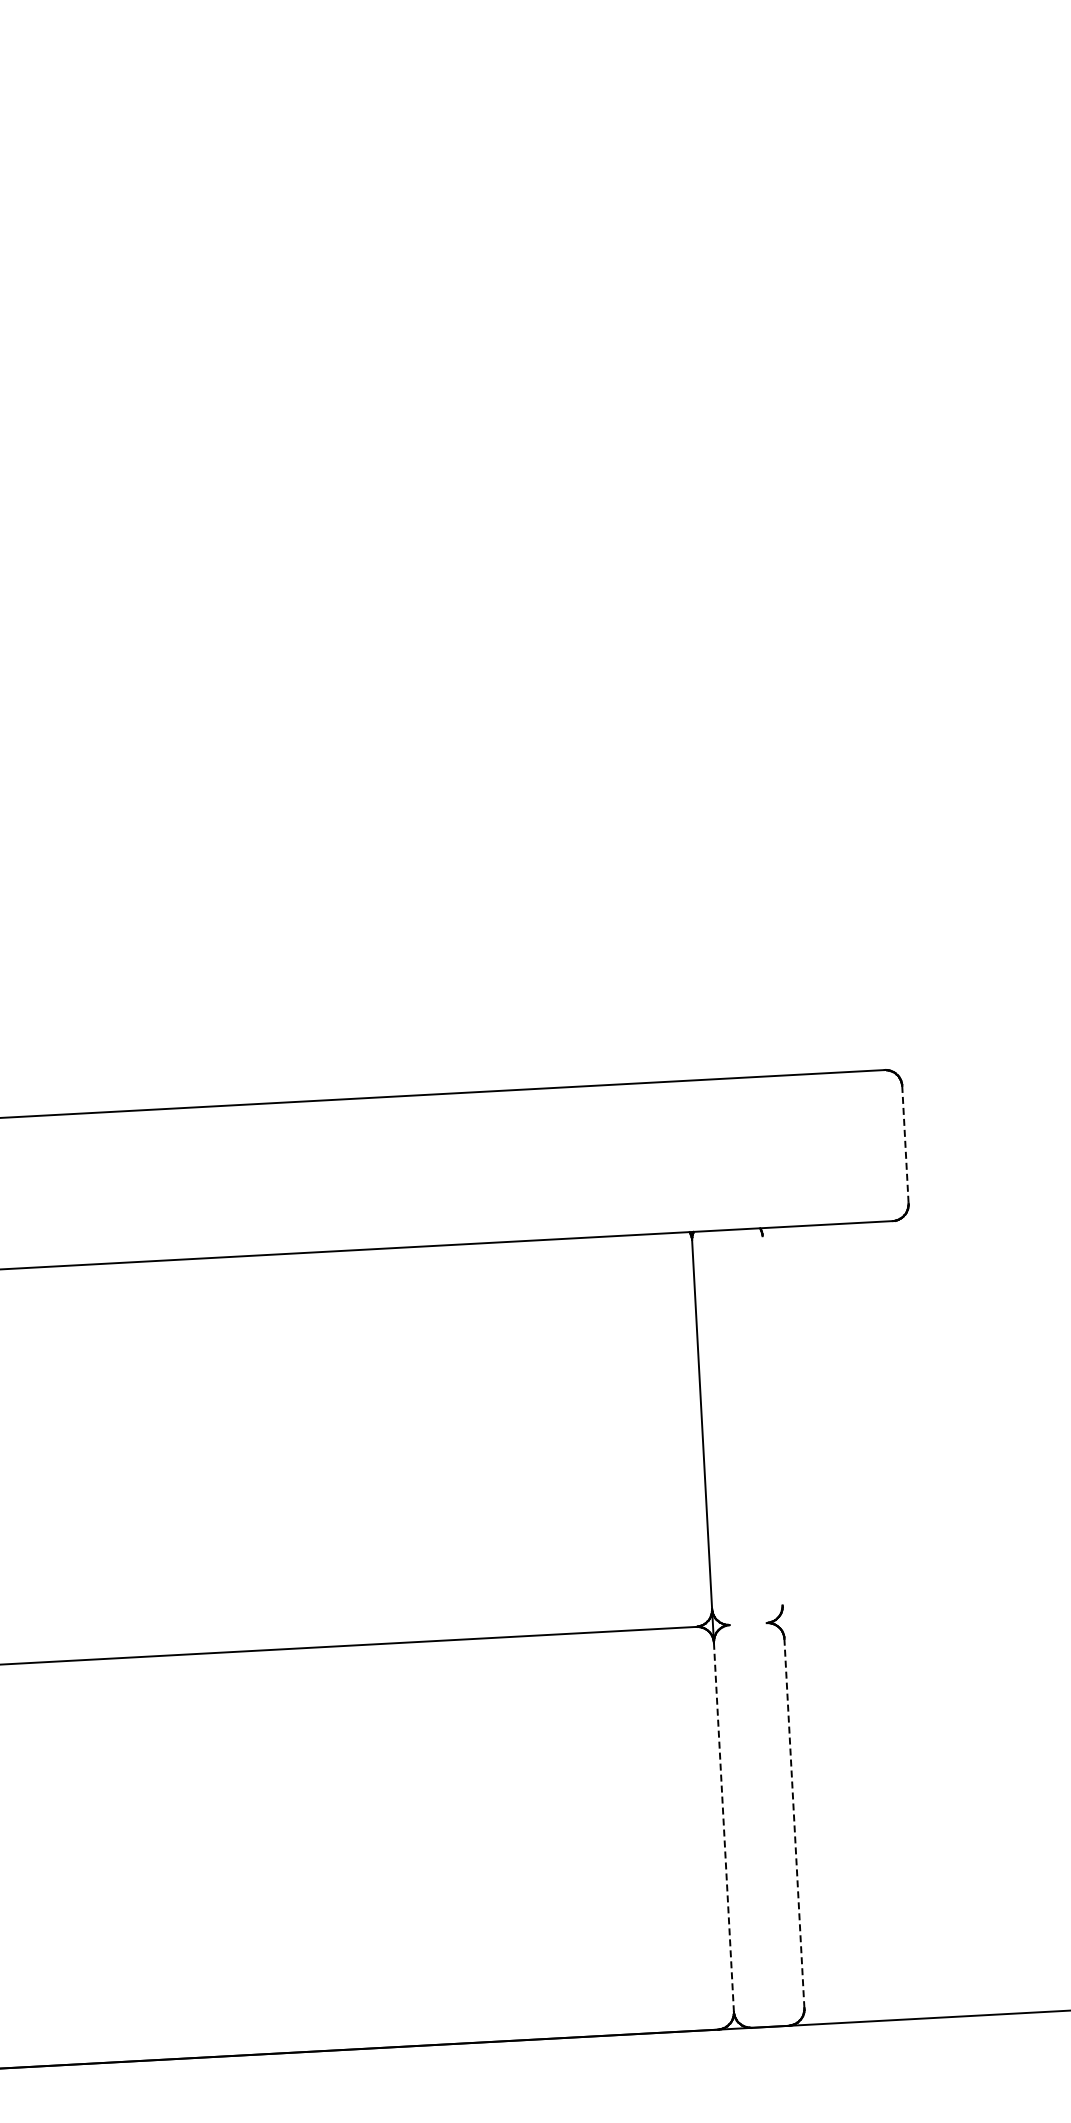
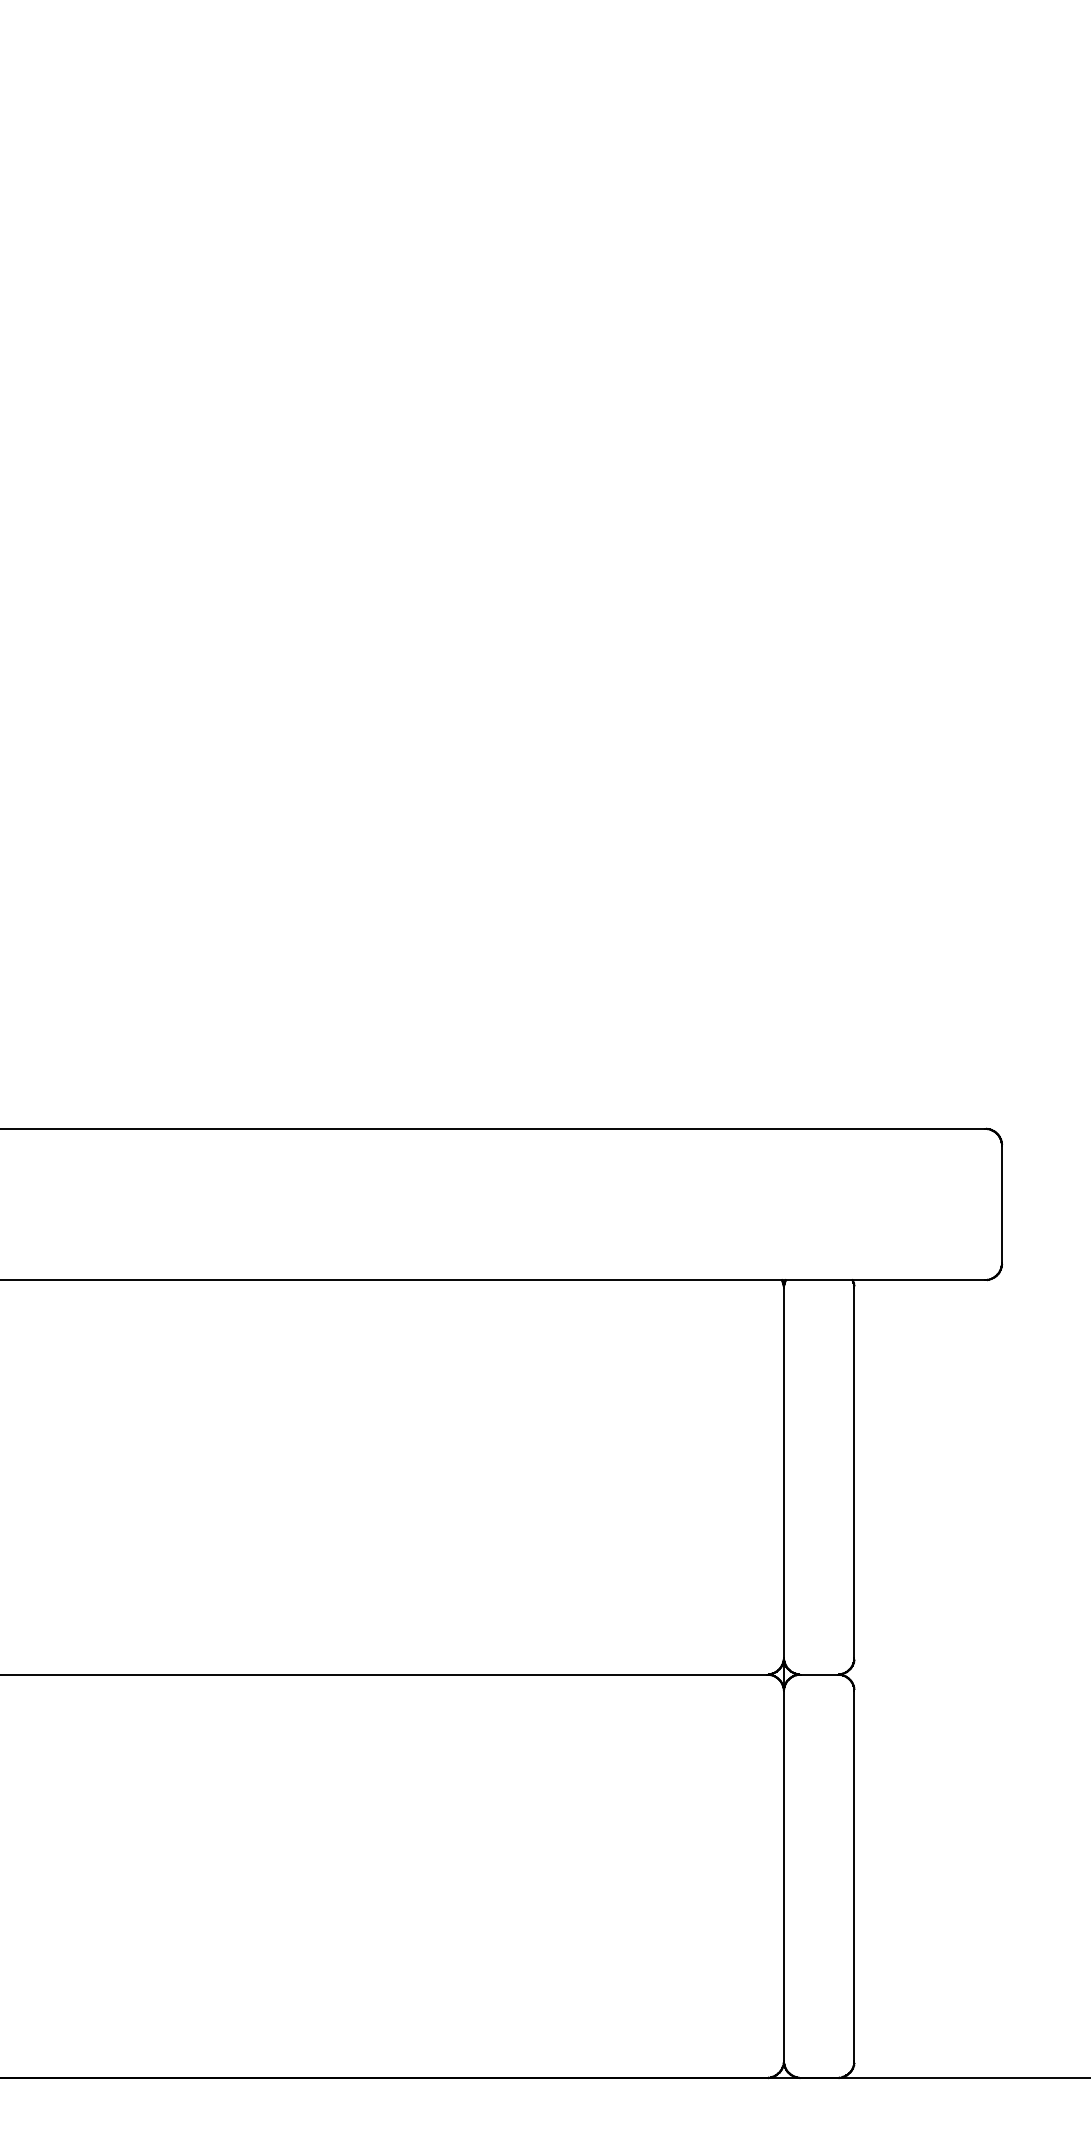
line: (905, 1144) -> (1002, 1204), dashed -> solid
line: (772, 1420) -> (854, 1472), added
line: (747, 1623) -> (818, 1674), added
line: (794, 1823) -> (854, 1876), dashed -> solid
line: (723, 1827) -> (783, 1876), dashed -> solid

